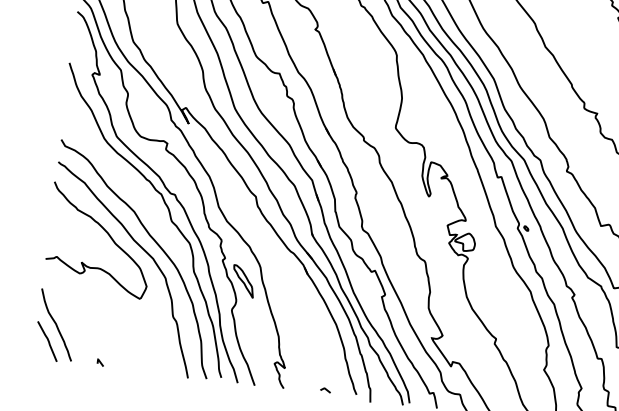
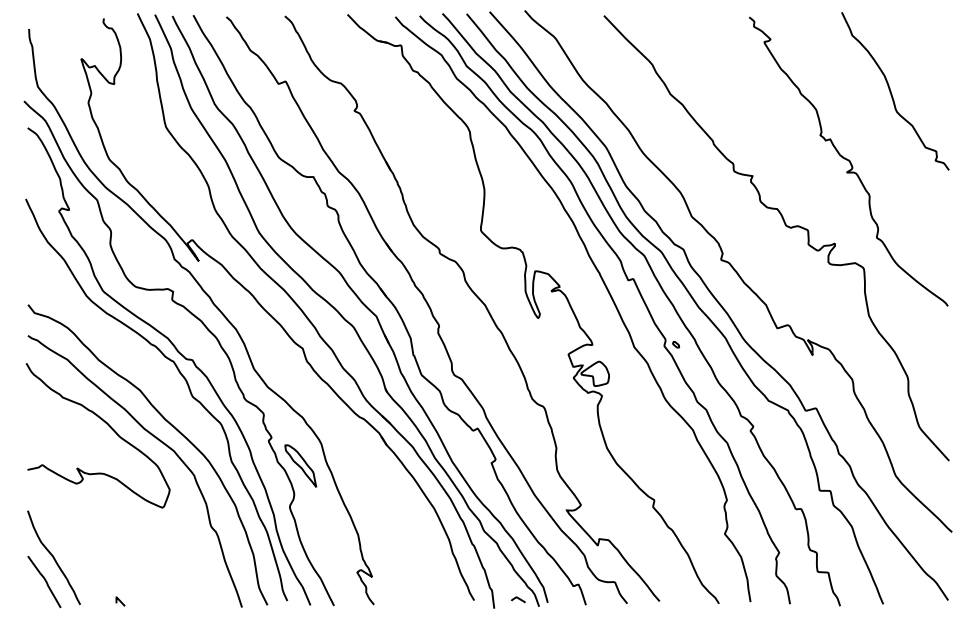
curve: (325, 390) -> (518, 599), moved

